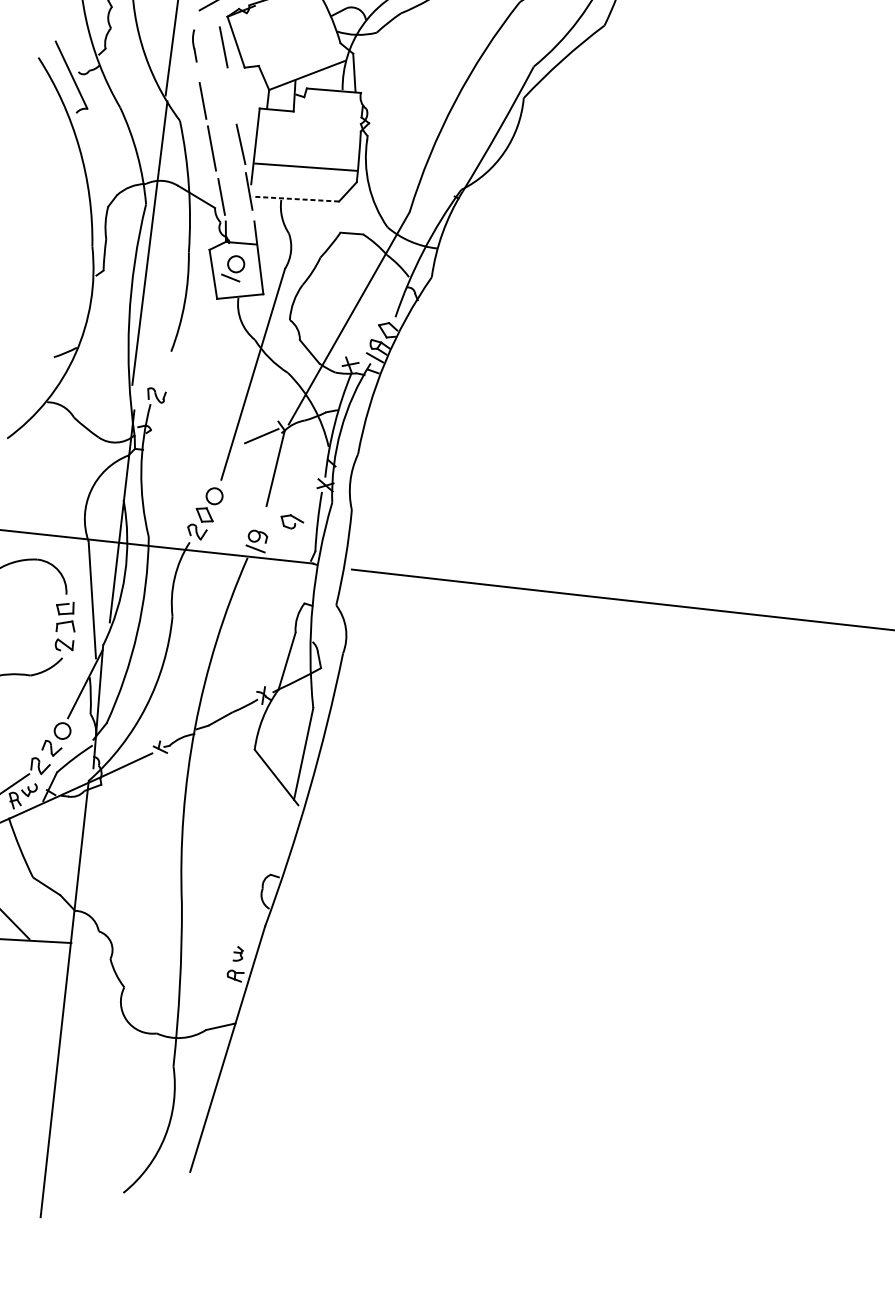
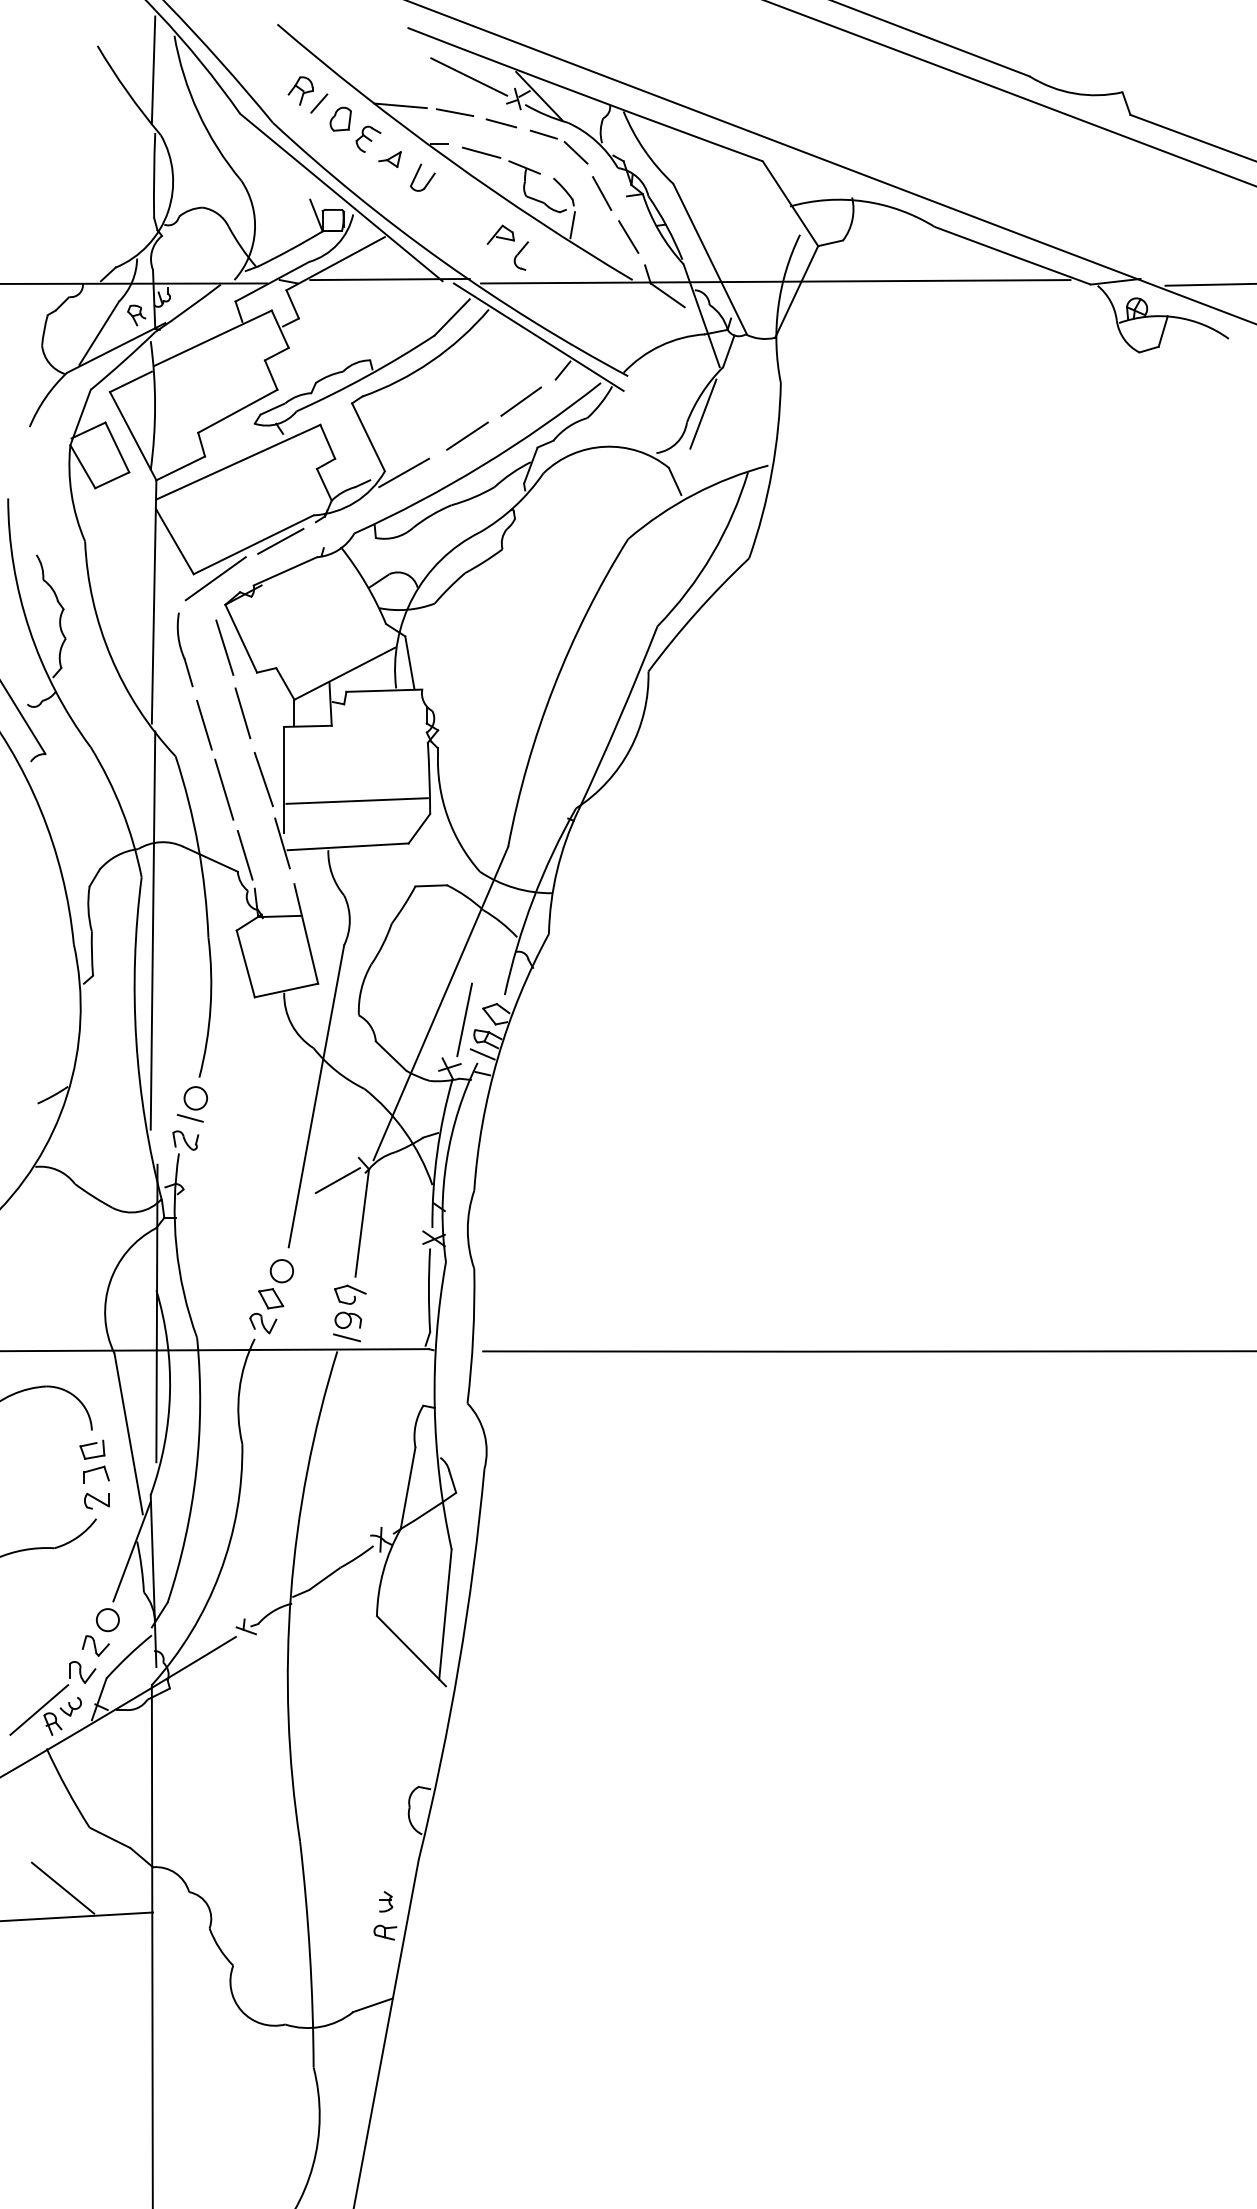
part: (194, 45) -> (184, 649), size x1.67
line: (231, 95) -> (242, 713), added
line: (295, 198) -> (348, 846), dashed -> solid
part: (232, 268) -> (191, 1104), moved
line: (364, 331) -> (464, 1019), added
part: (292, 521) -> (350, 1294), moved

